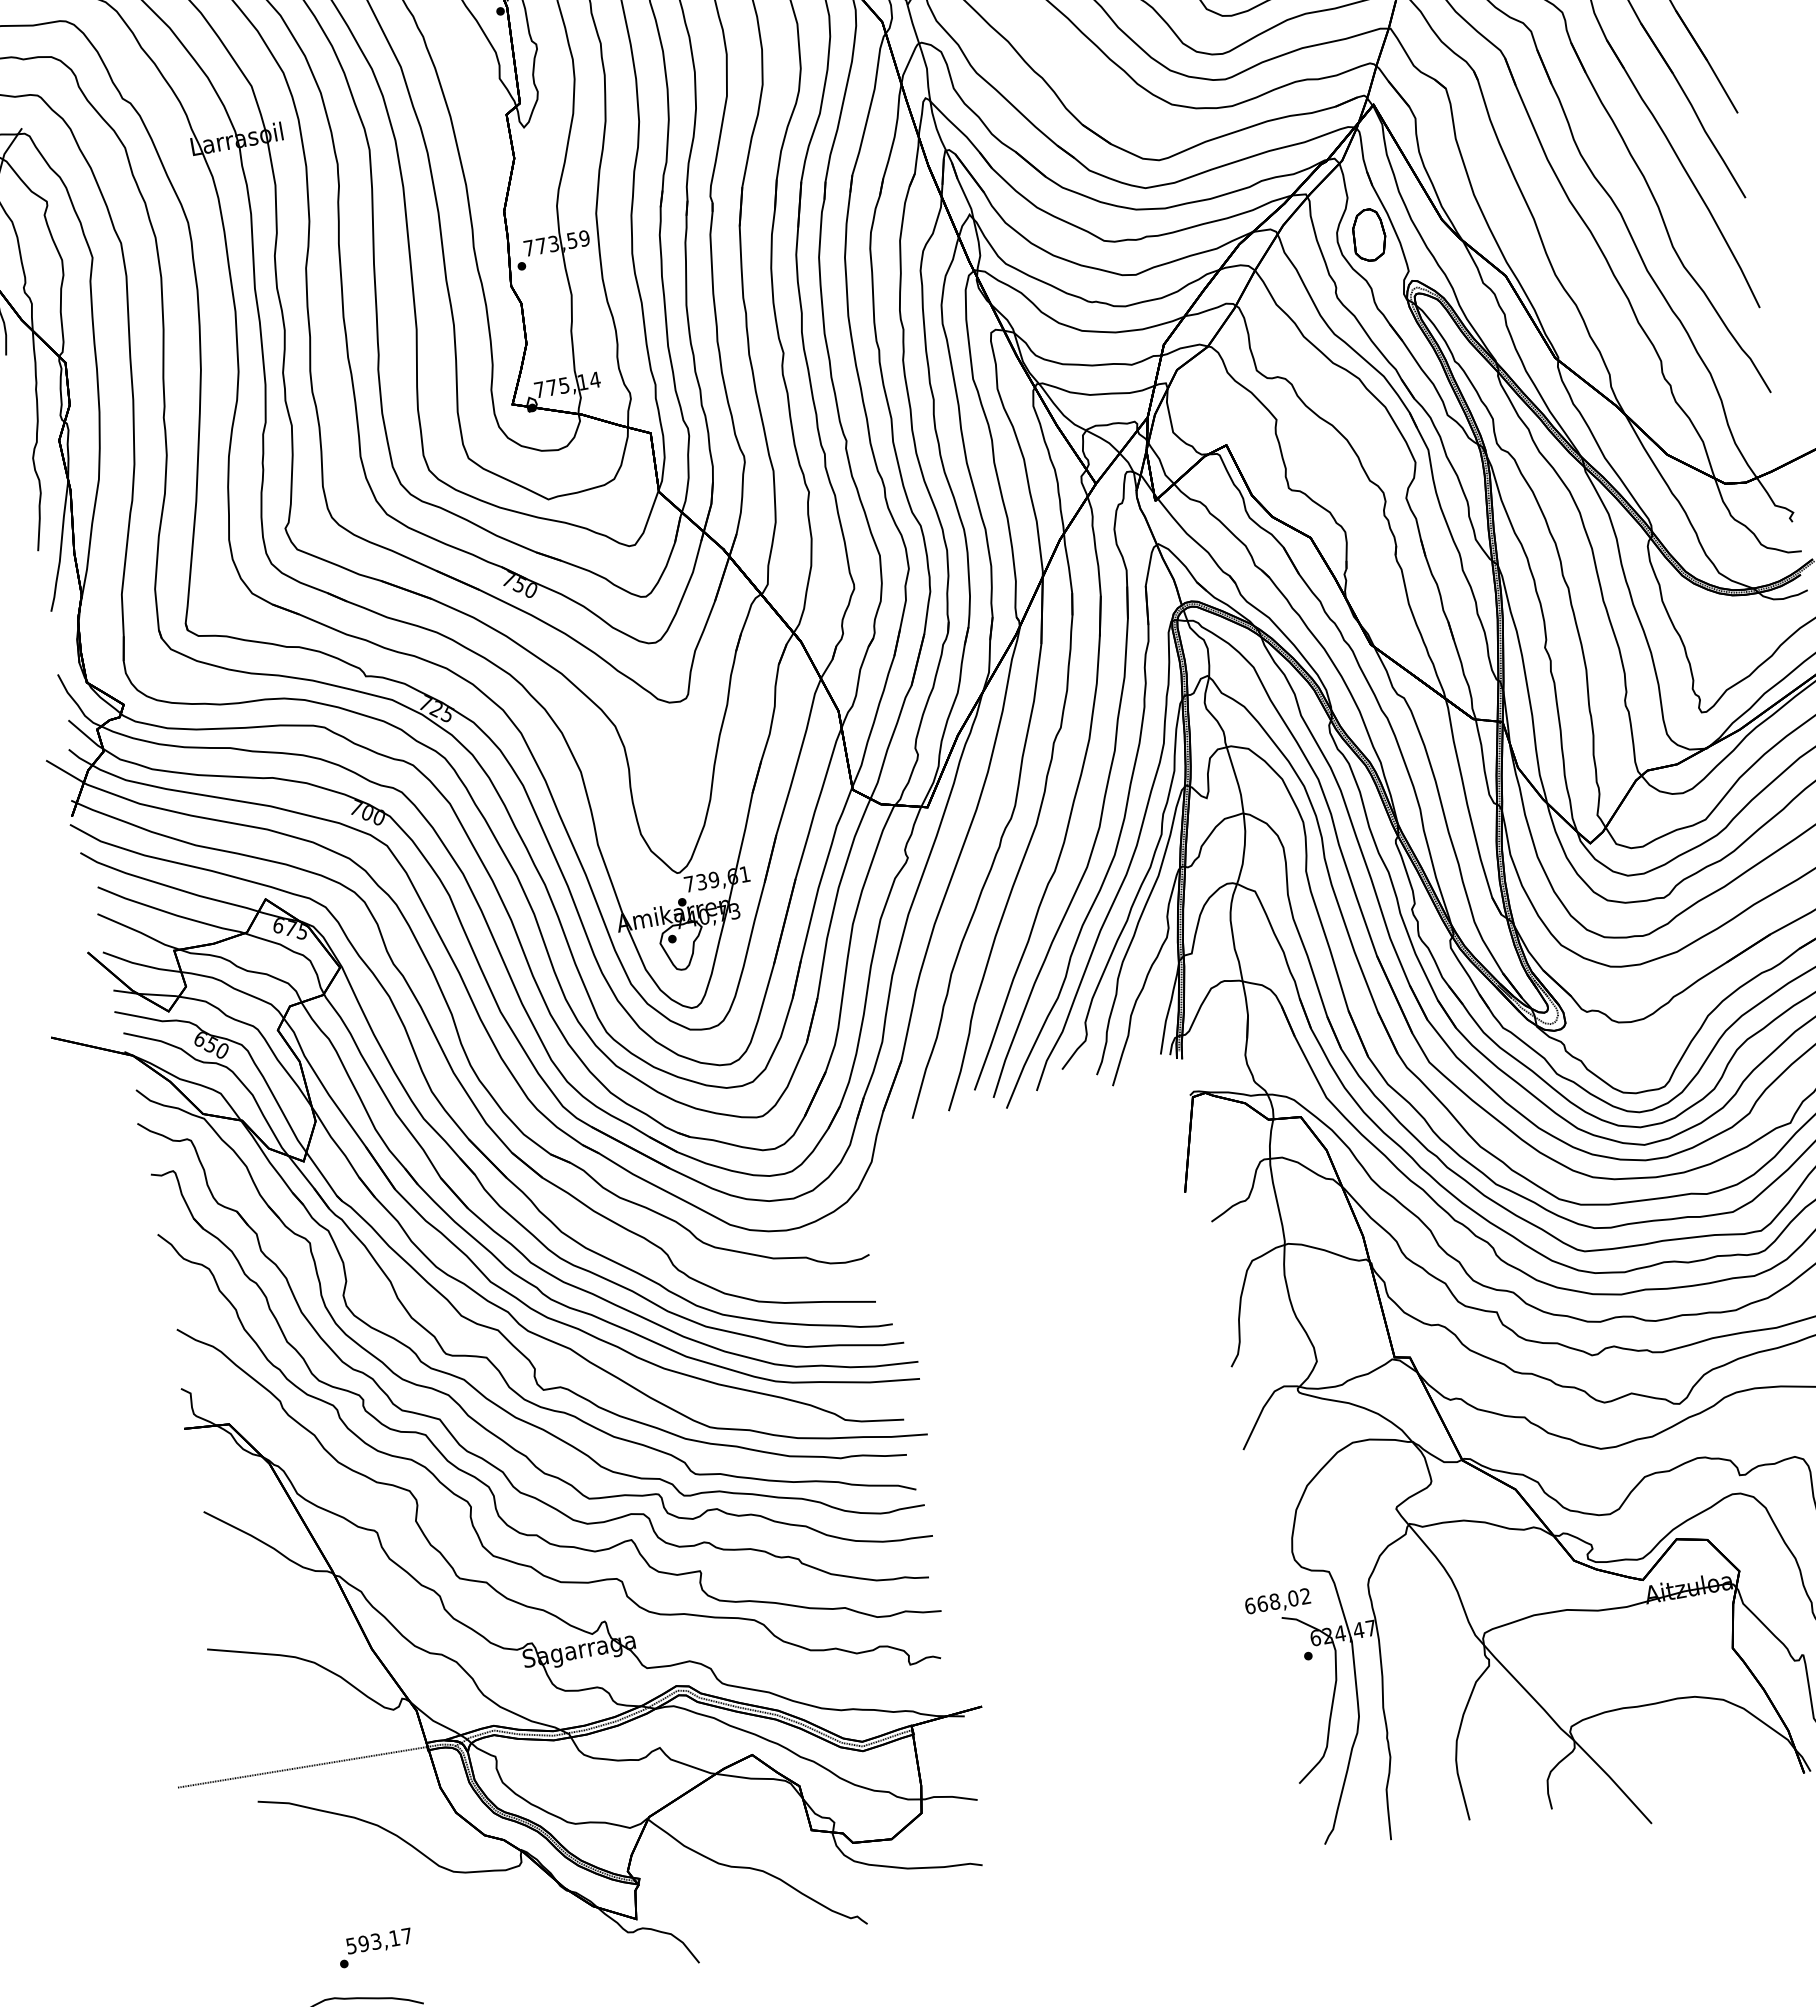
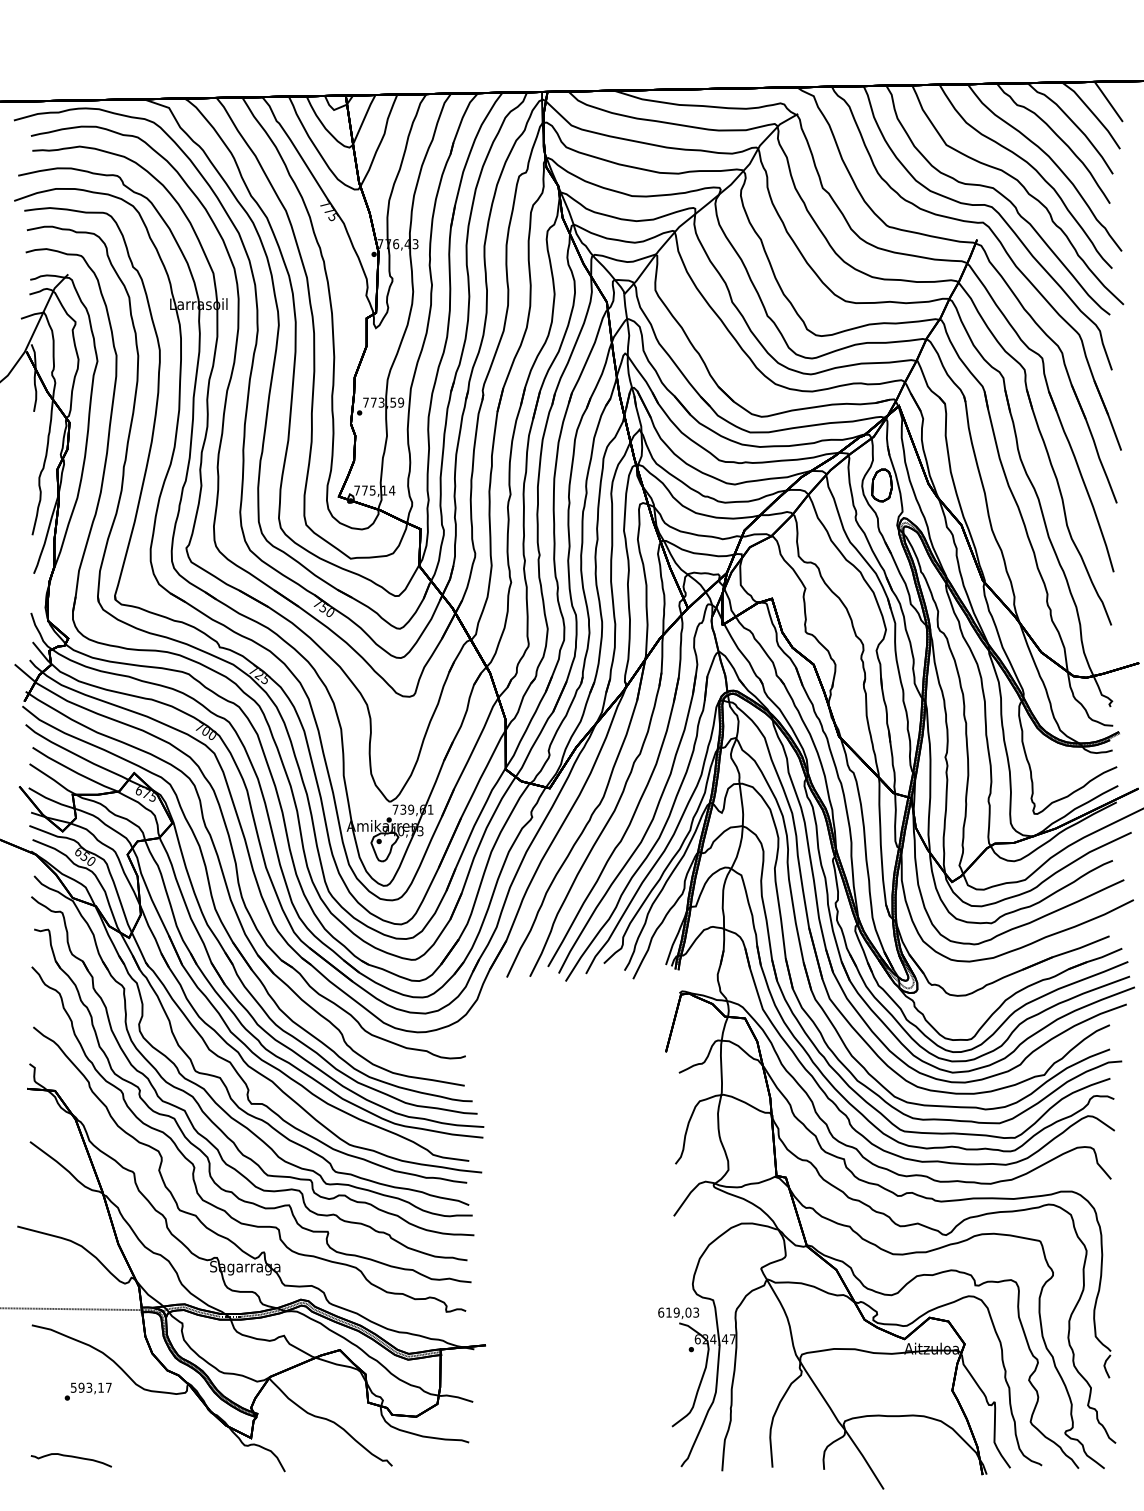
text: (1283, 1599) -> (682, 1312), 668,02 -> 619,03
text: (374, 1947) -> (87, 1391), moved

